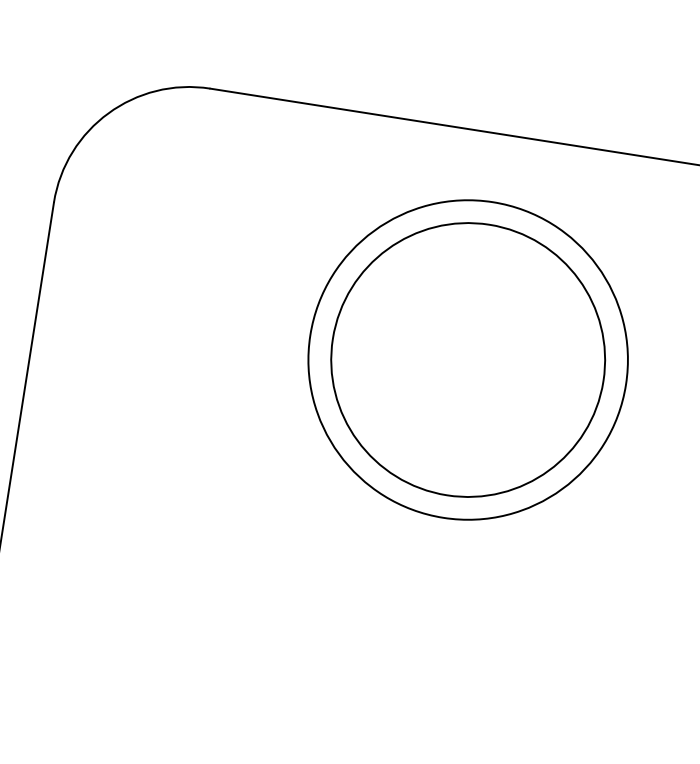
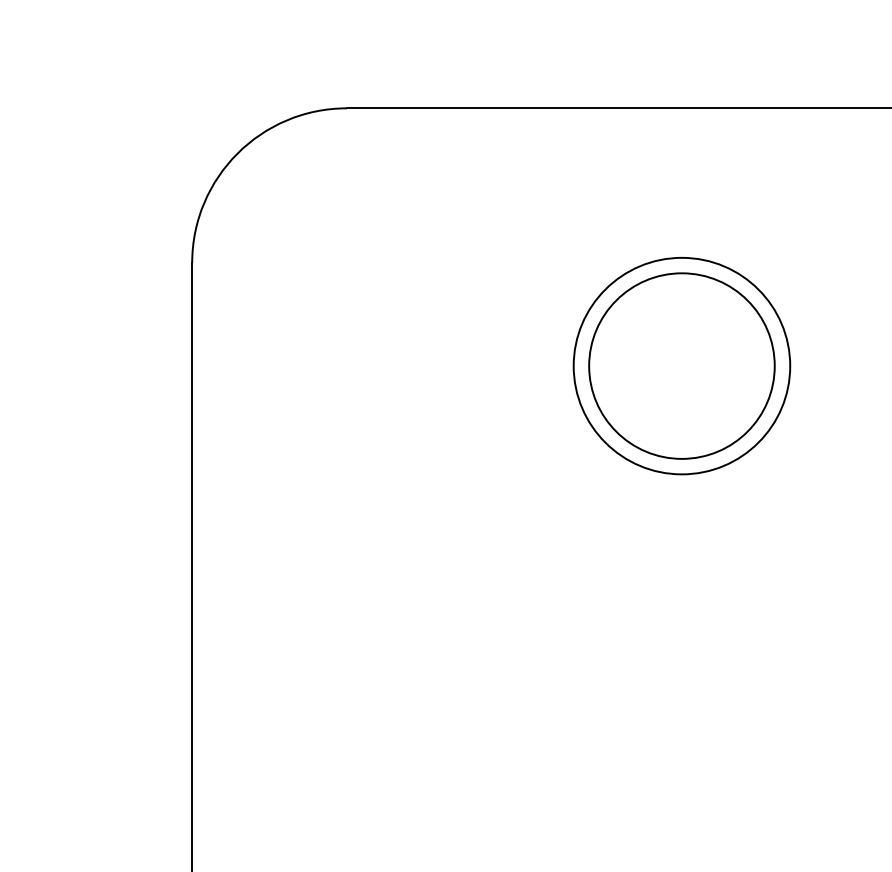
circle: (467, 359) -> (681, 365), size x0.6
circle: (467, 359) -> (681, 365), size x0.6

